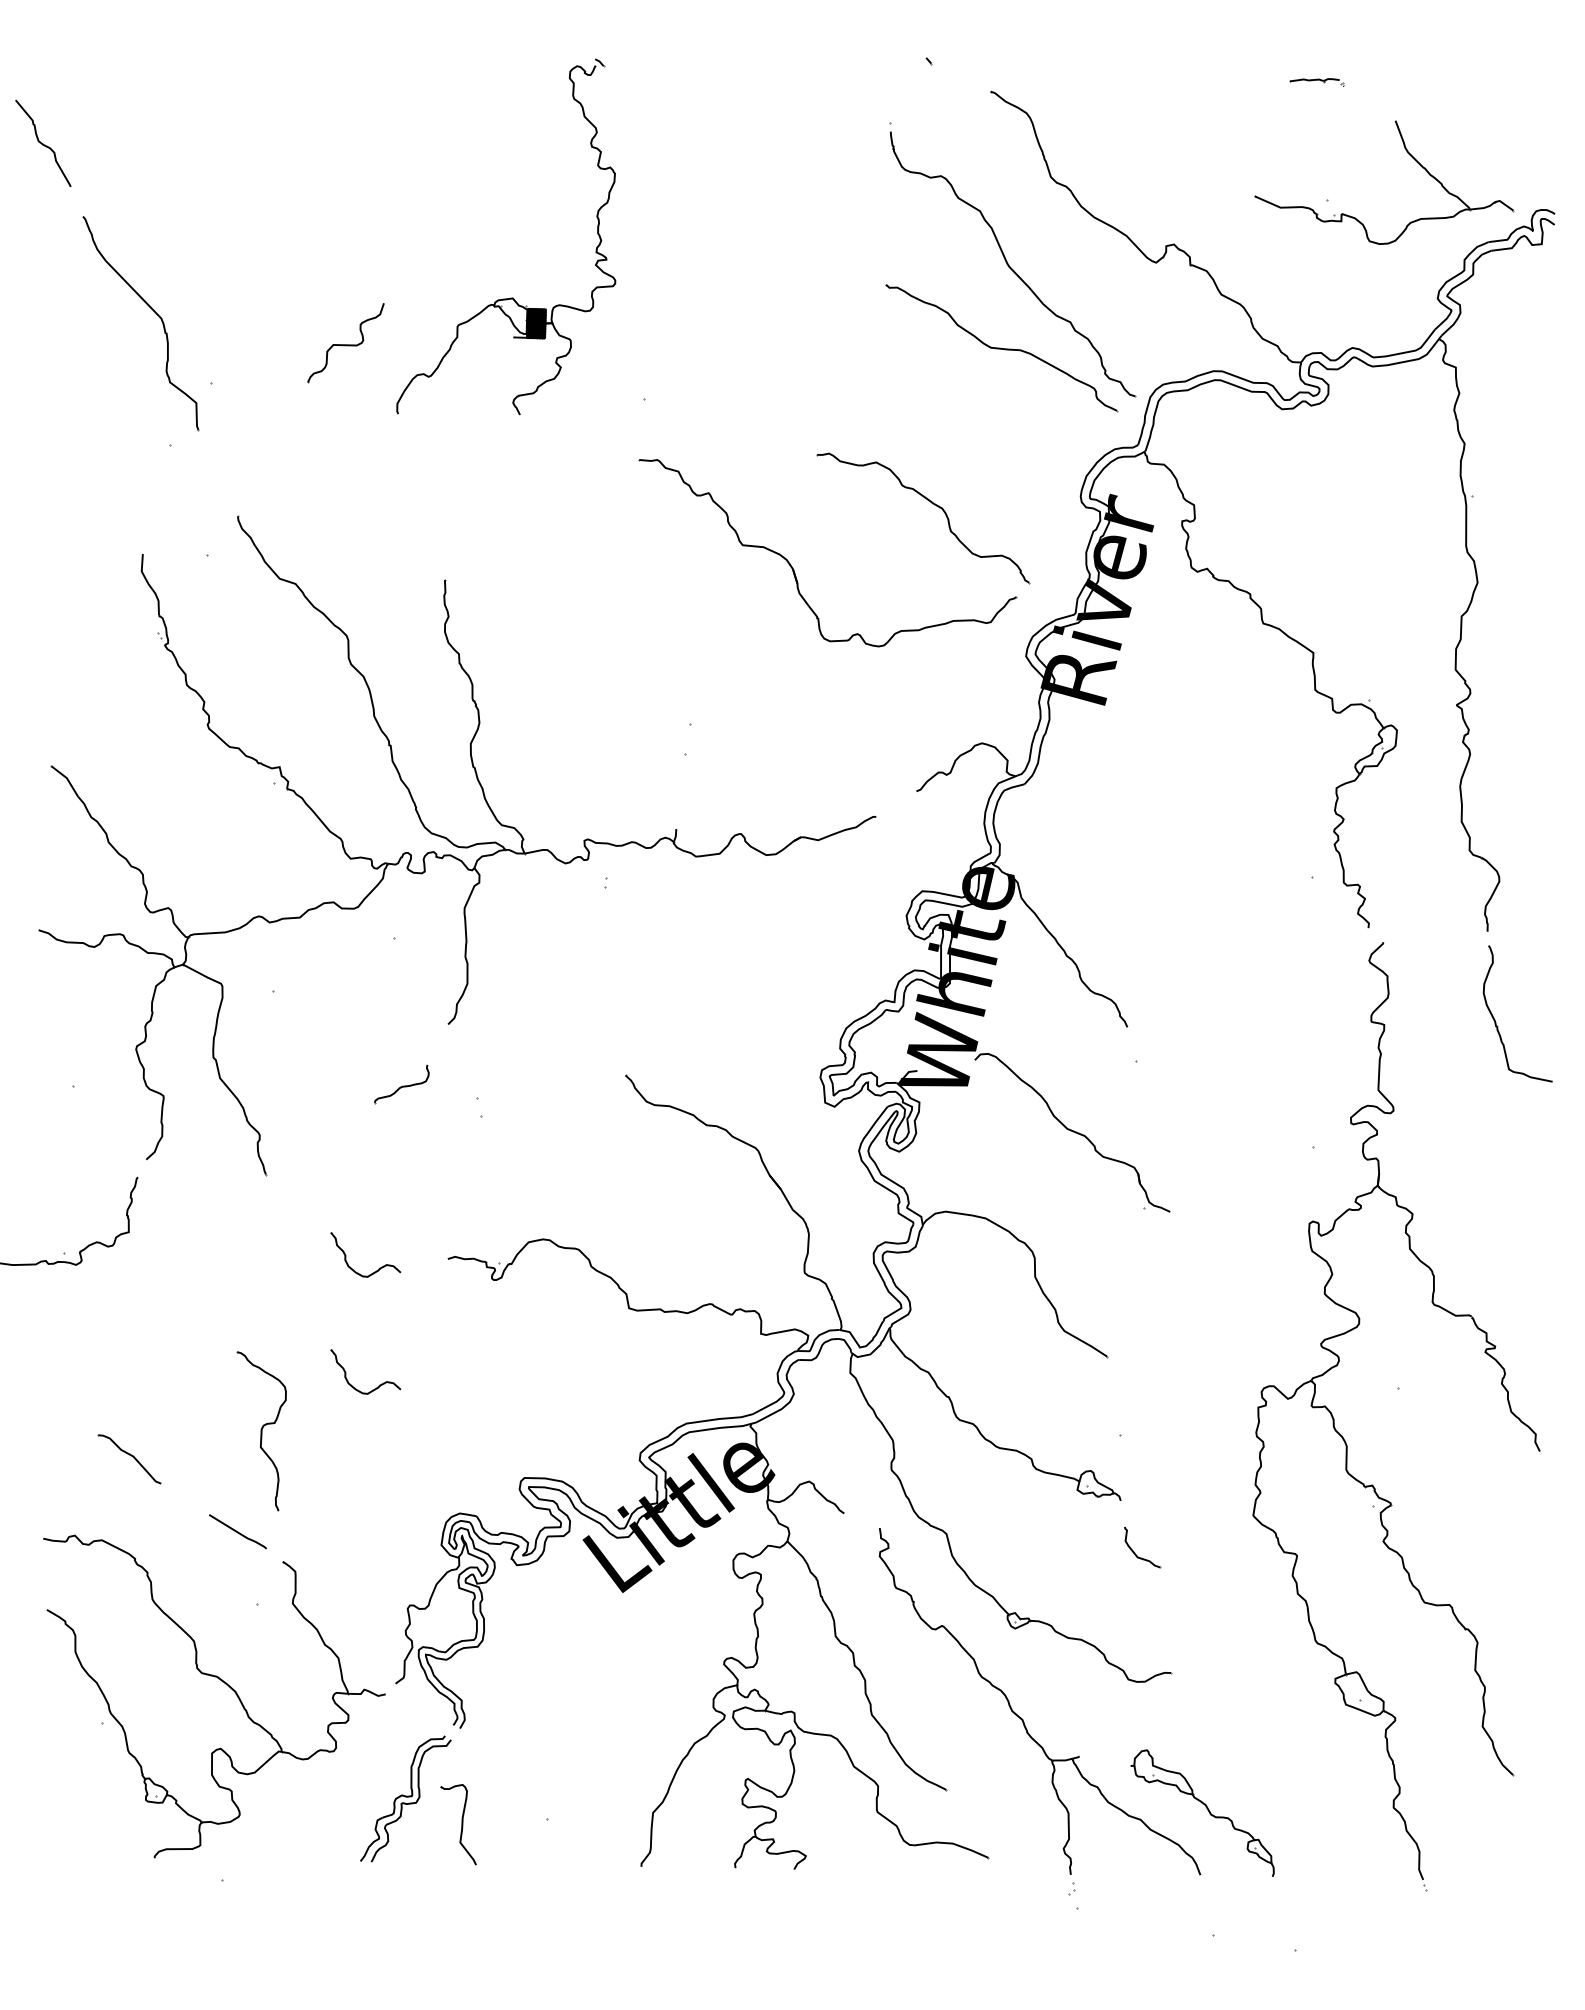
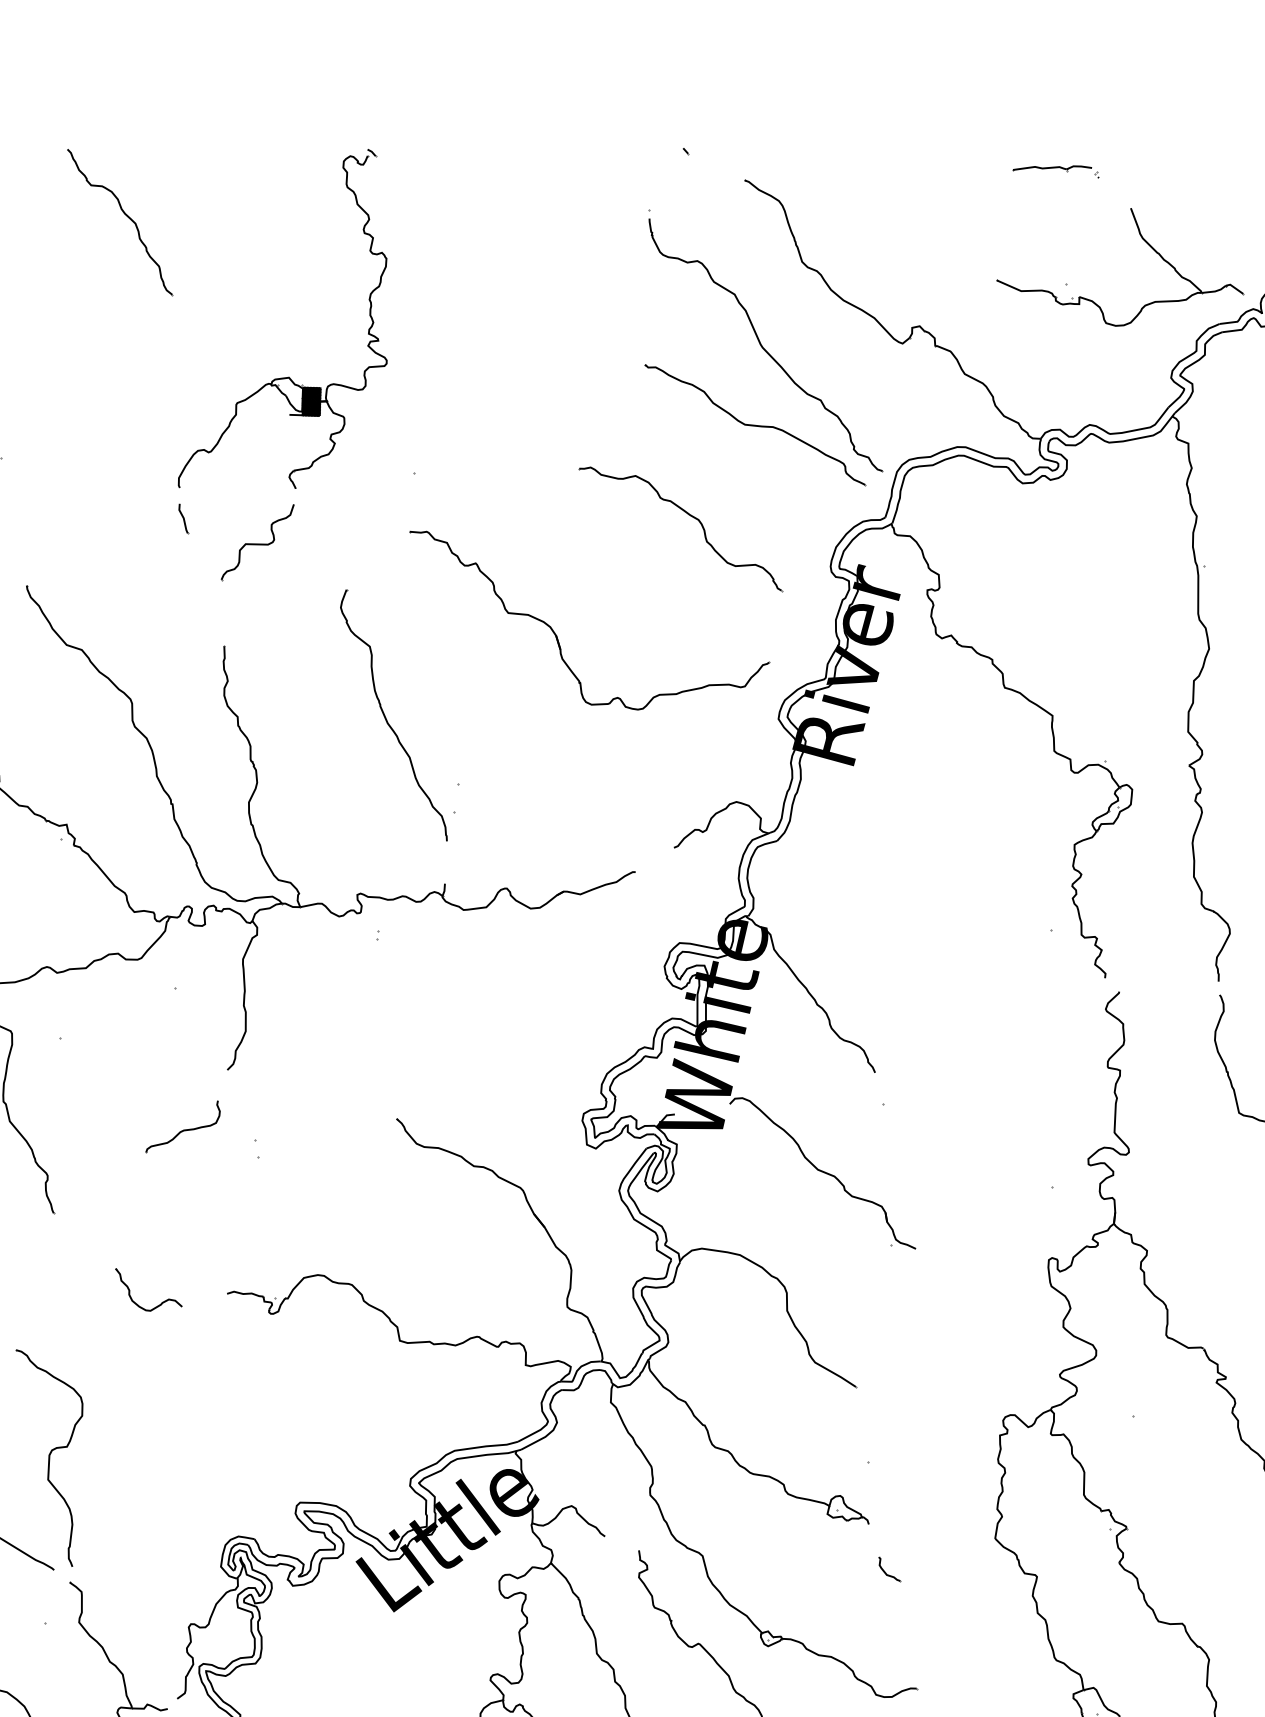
part: (1316, 82) -> (1055, 171), size x1.67
part: (341, 128) -> (125, 215), added
part: (345, 343) -> (257, 542), moved
part: (402, 446) -> (183, 518), added
part: (932, 504) -> (689, 516), moved
part: (614, 653) -> (386, 716), added
part: (401, 1084) -> (182, 1127), size x1.43
part: (346, 1372) -> (130, 1402), removed
part: (261, 1431) -> (49, 1458), size x1.43
part: (1142, 1547) -> (889, 1568), size x0.62

